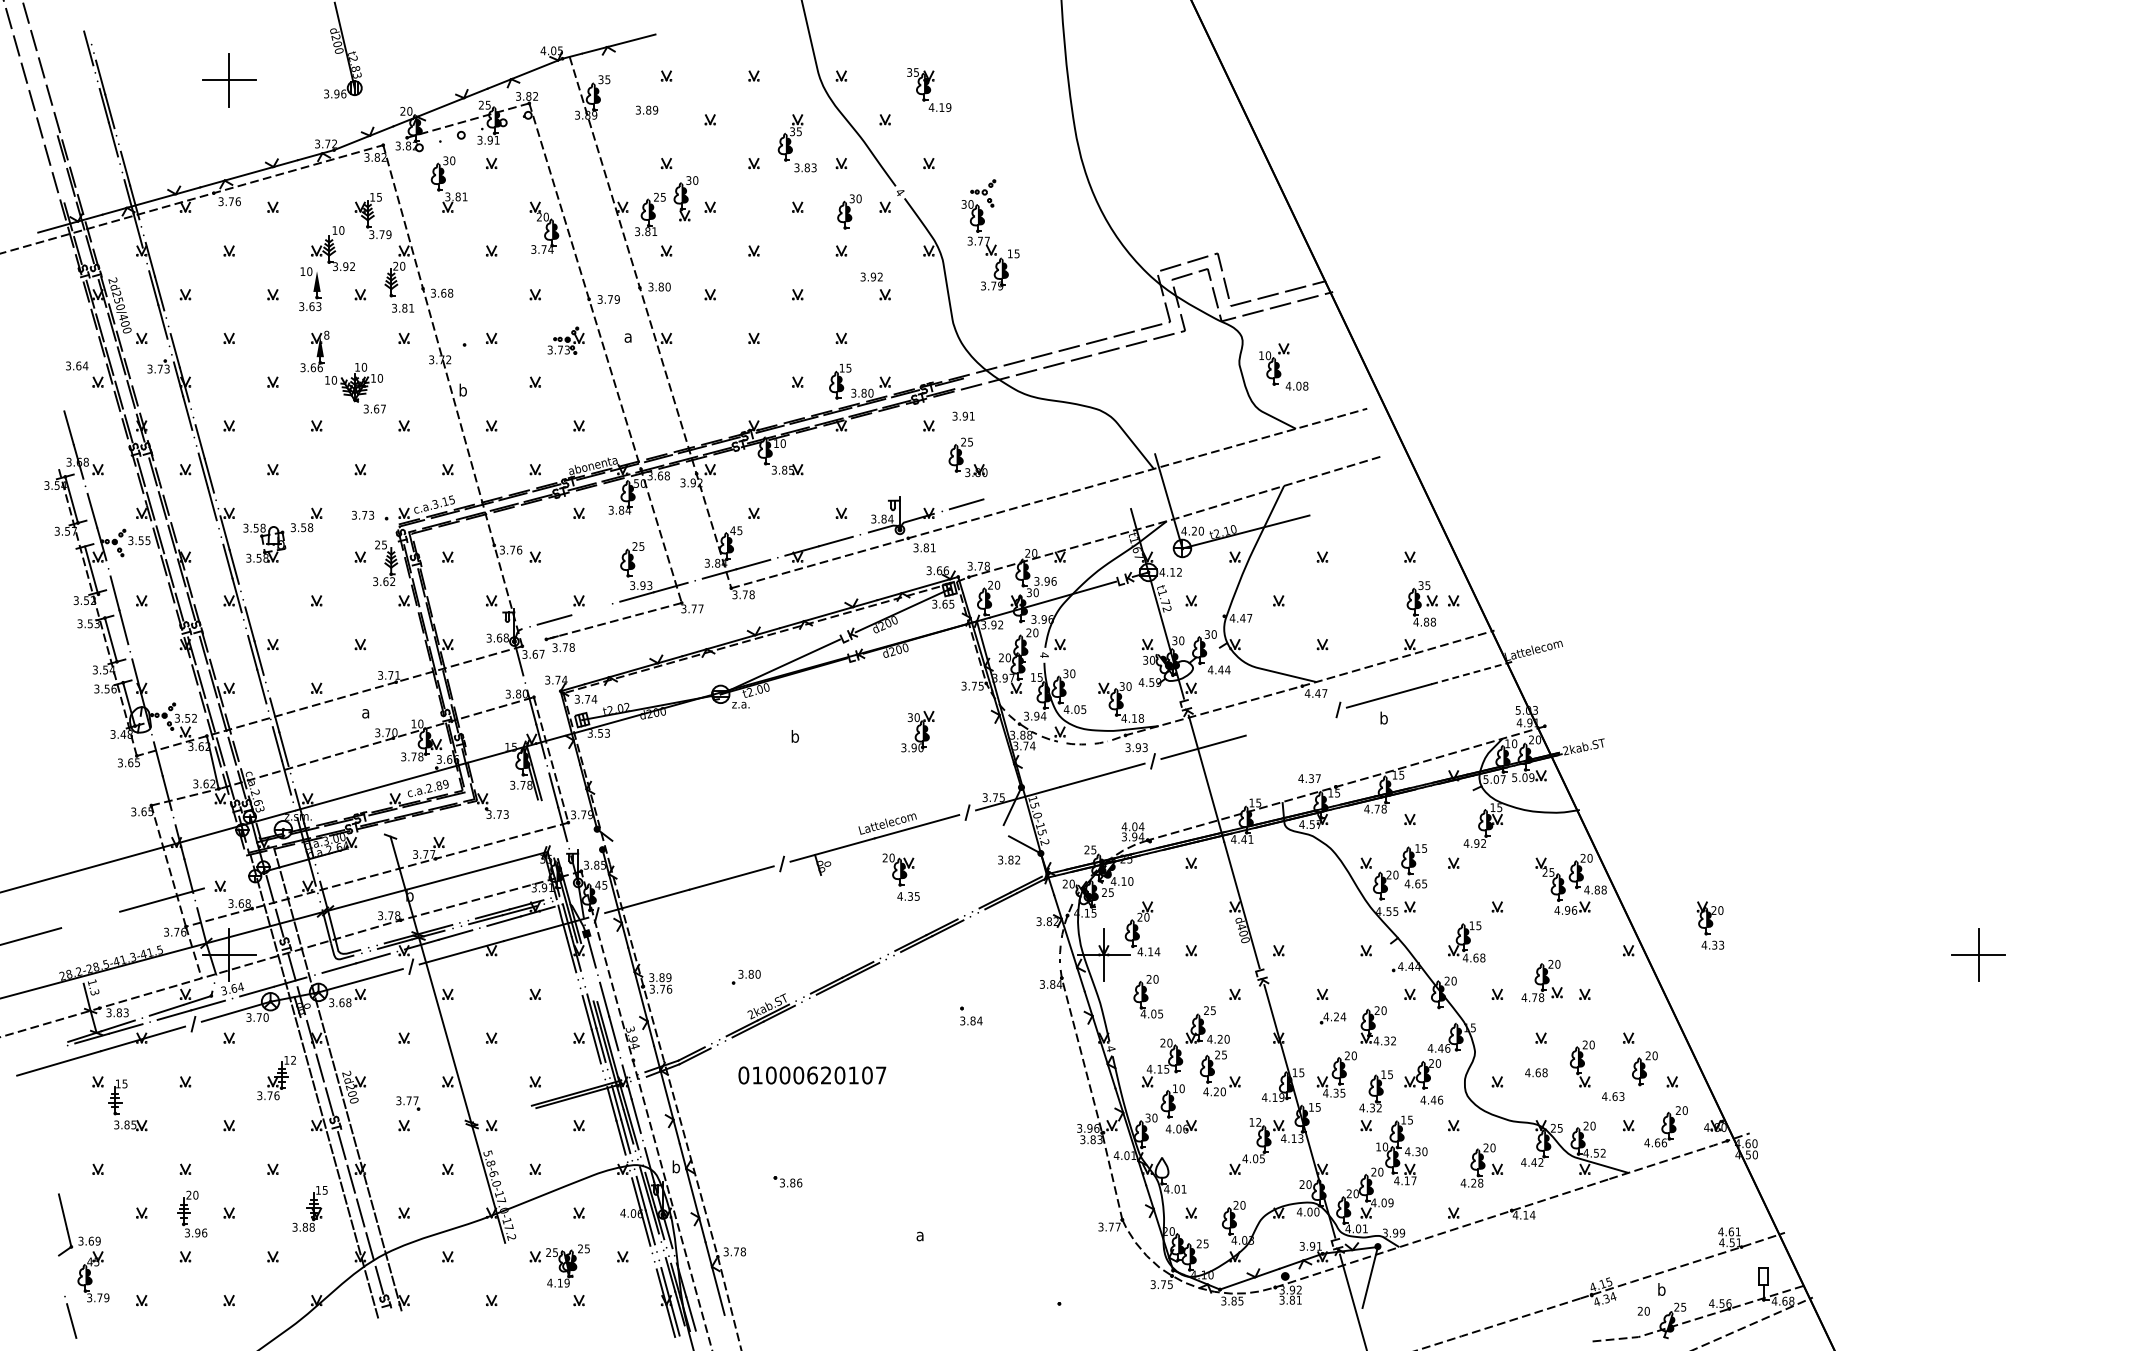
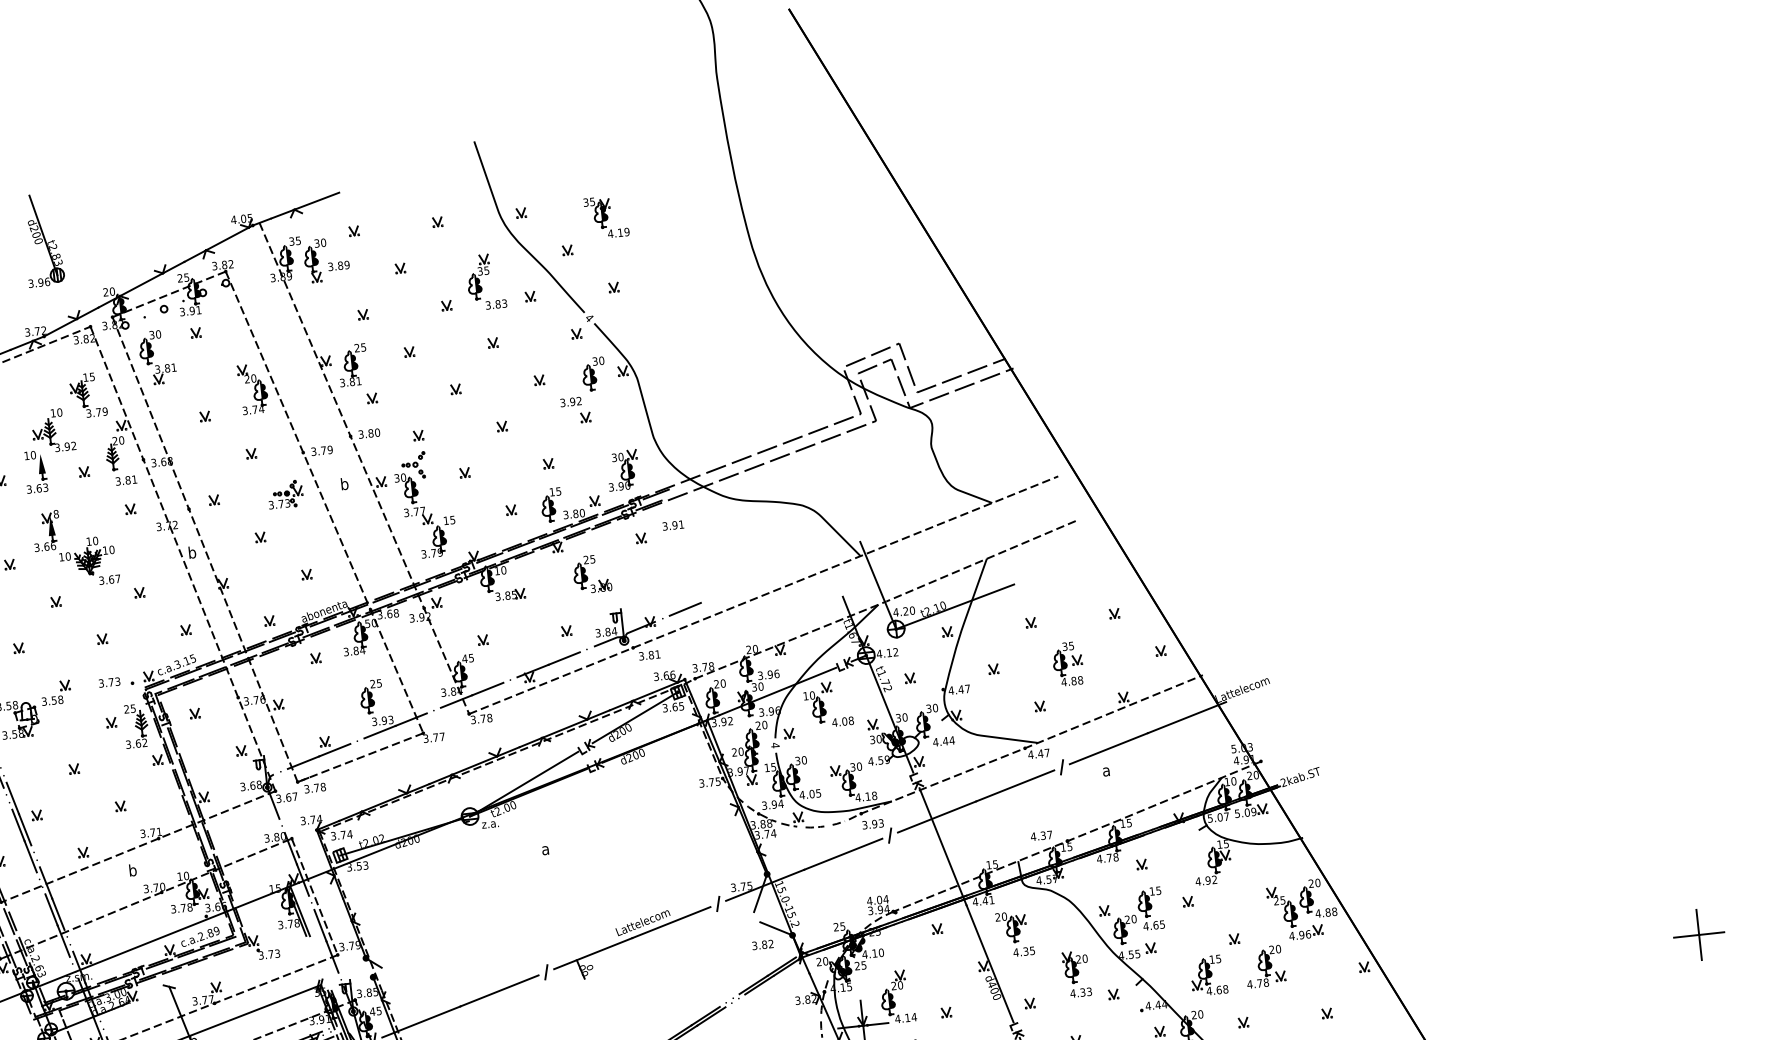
part: (685, 198) -> (315, 260), moved
part: (849, 211) -> (593, 373), moved
part: (990, 234) -> (425, 504), moved
text: (628, 336) -> (344, 484), a -> b
part: (1283, 366) -> (827, 704), moved
line: (476, 388) -> (204, 549), added
part: (967, 457) -> (591, 574), moved
part: (1421, 603) -> (1067, 663), moved
line: (588, 610) -> (334, 750), added
line: (1473, 672) -> (1187, 717), dashed -> solid
text: (365, 711) -> (132, 869), a -> b
text: (1383, 717) -> (1105, 769), b -> a
line: (1287, 723) -> (1014, 785), added
part: (917, 731) -> (622, 470), moved
text: (795, 736) -> (545, 849), b -> a
part: (900, 876) -> (1014, 933), moved
part: (1710, 925) -> (1076, 974), moved
part: (1541, 980) -> (1264, 966), moved

